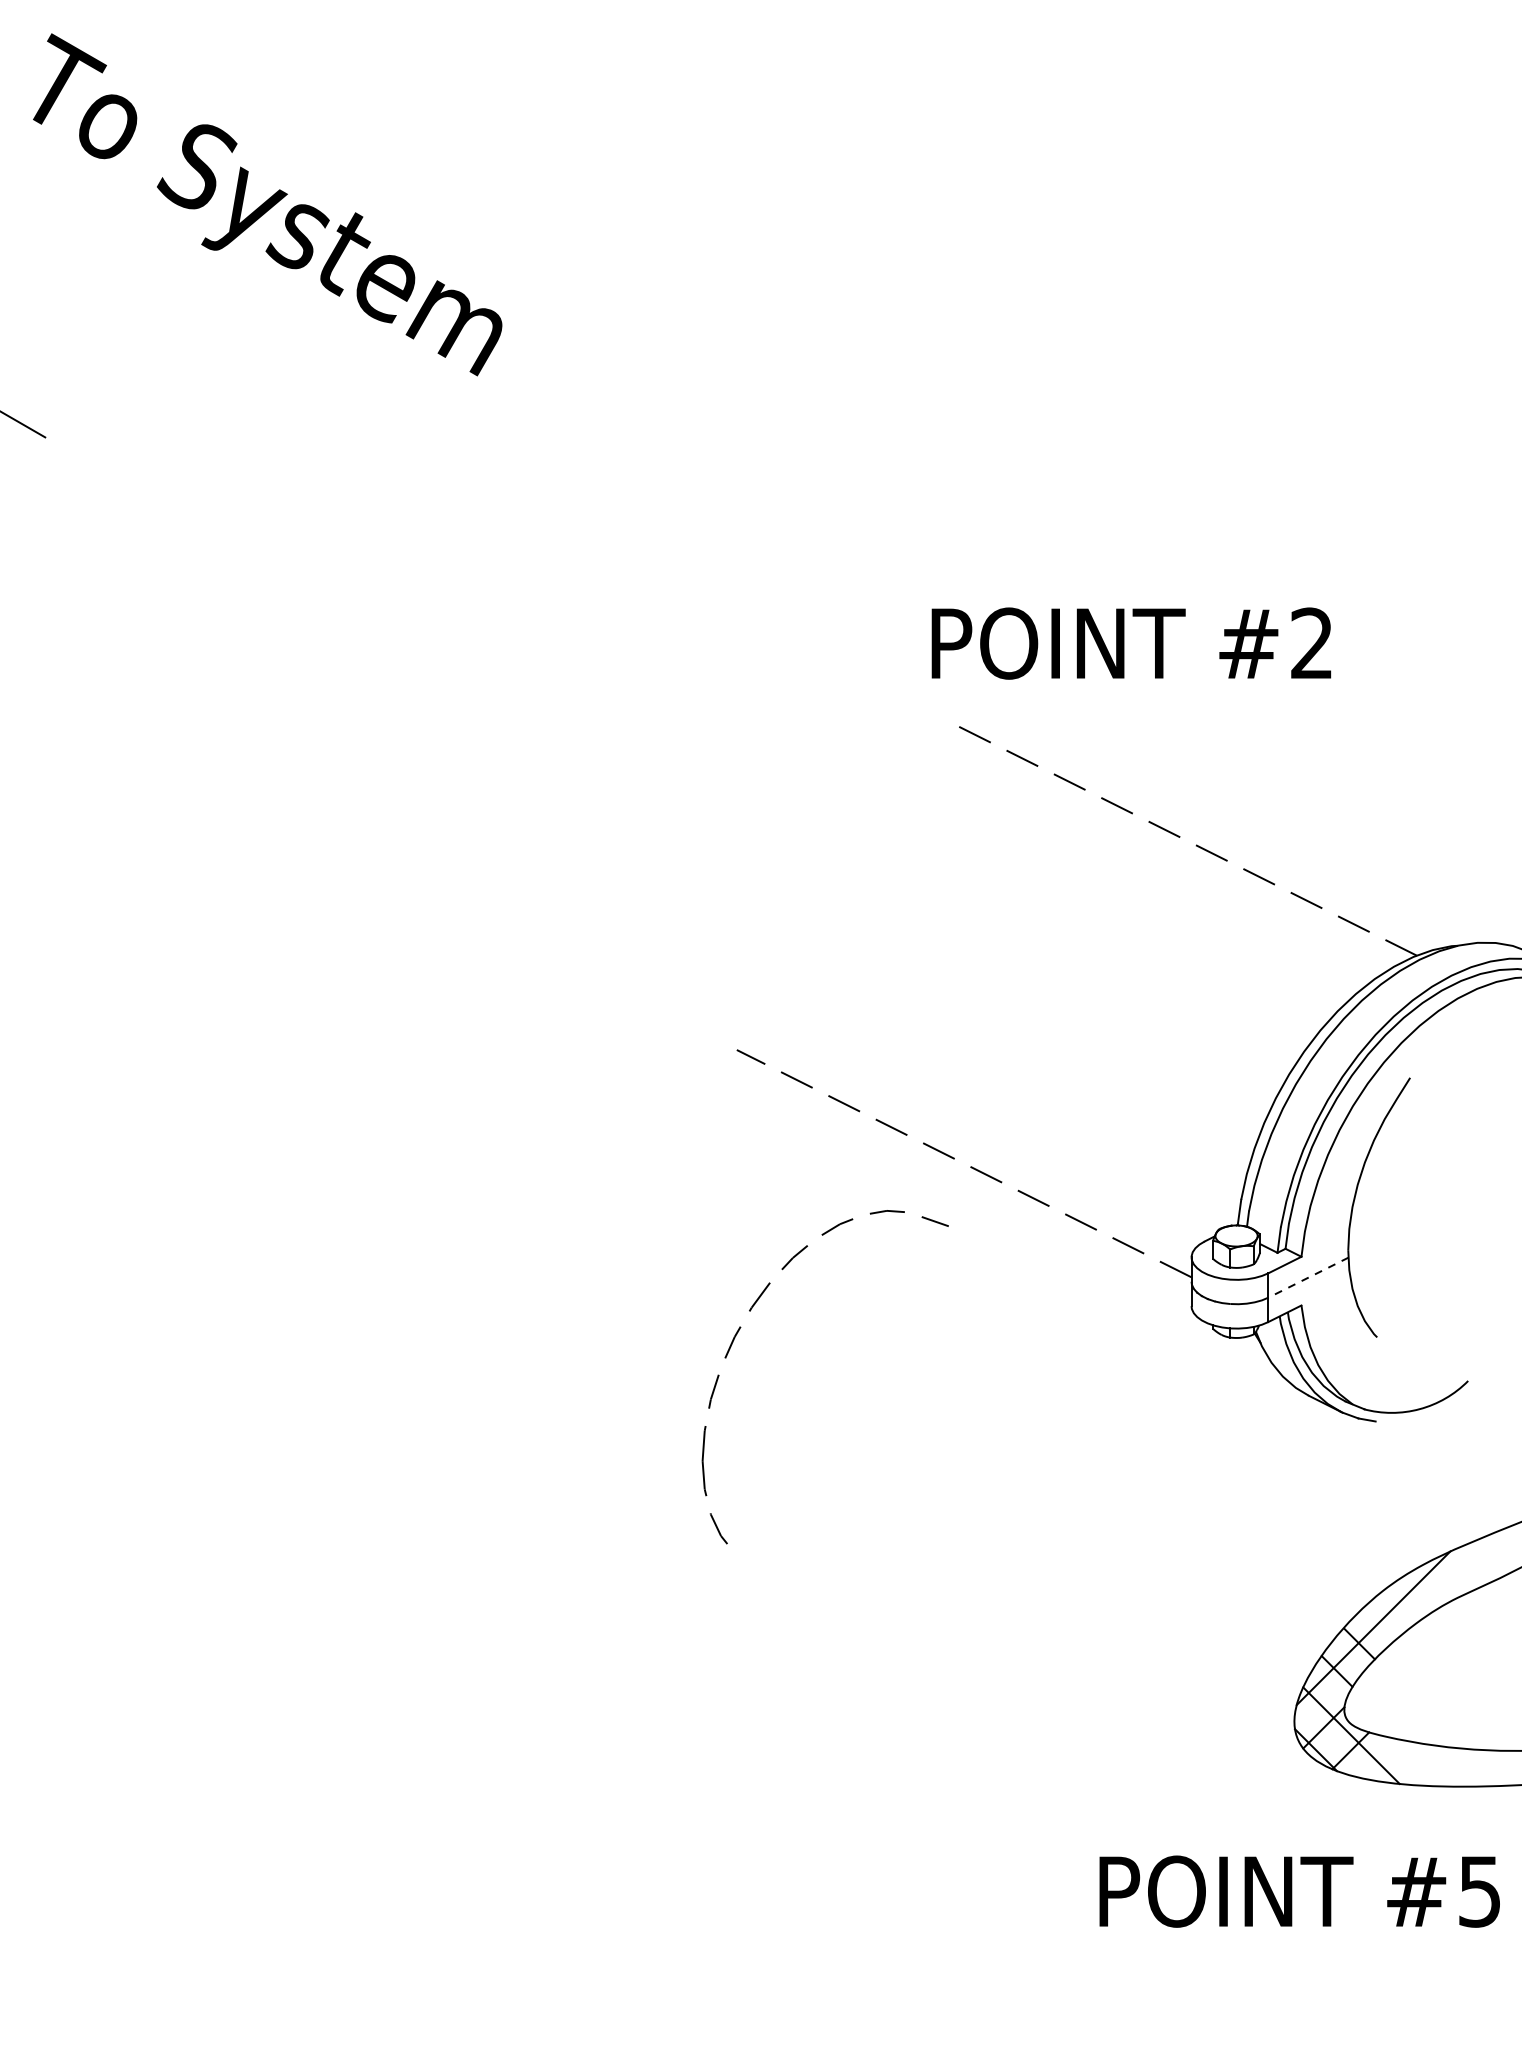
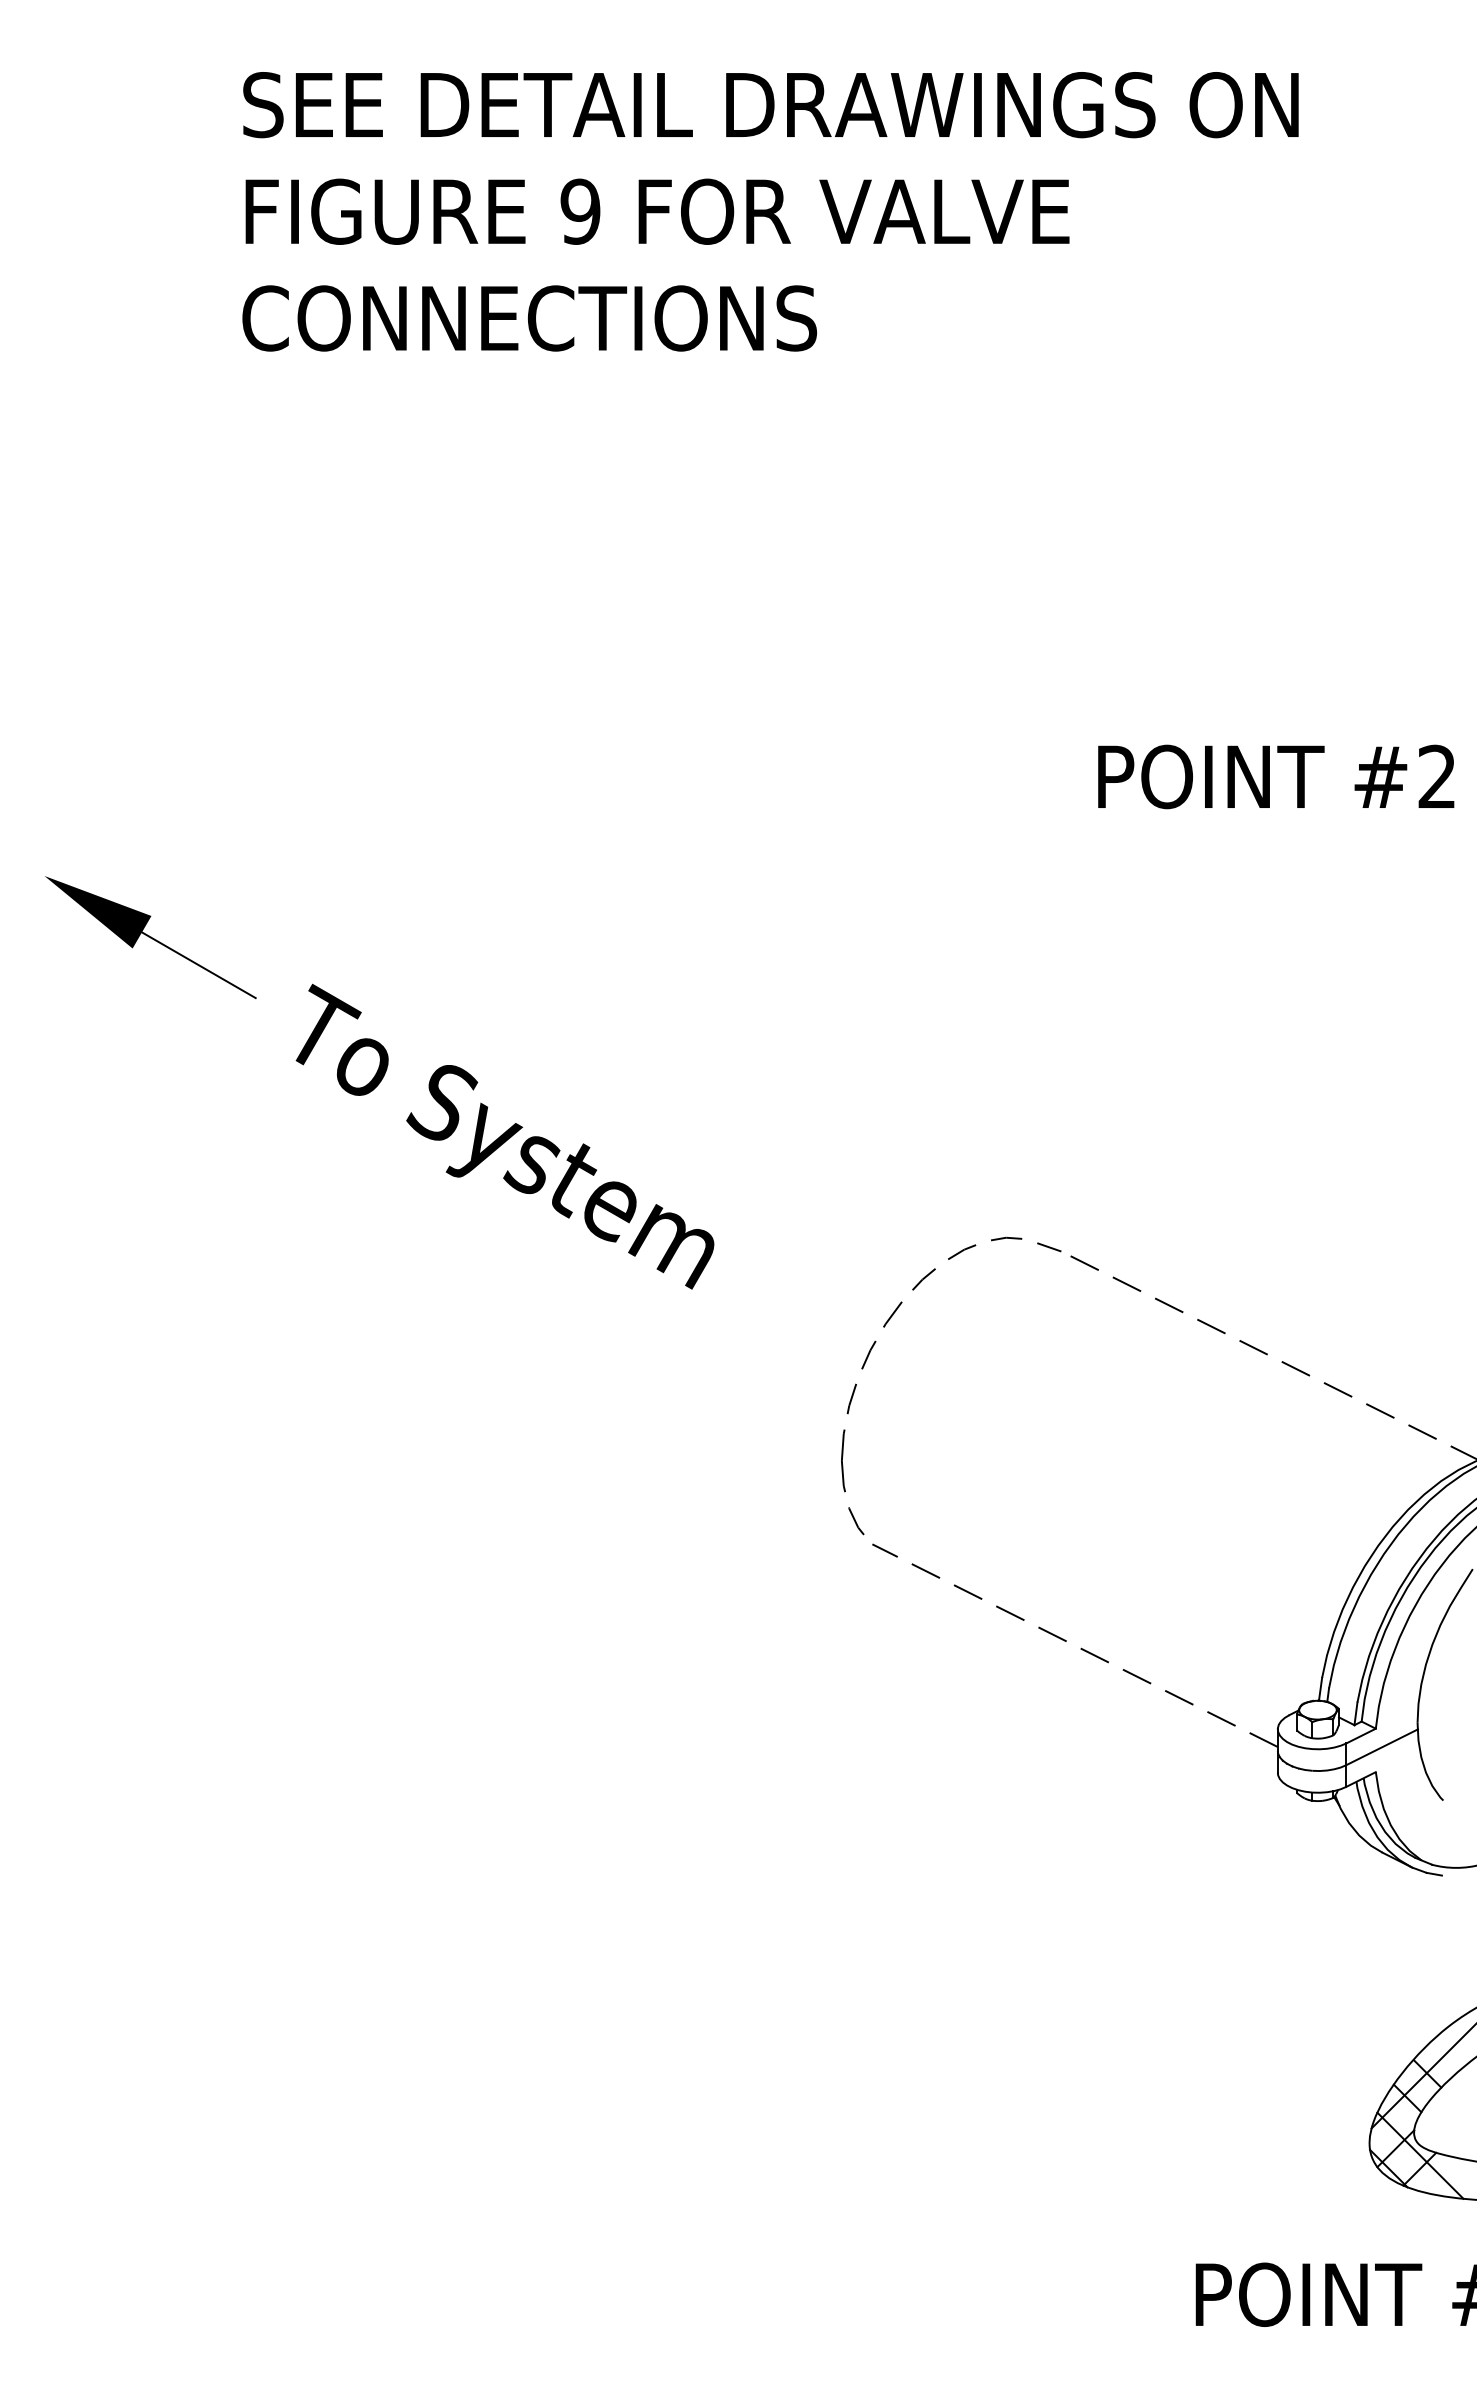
text: (267, 204) -> (504, 1136), moved
text: (1131, 643) -> (1276, 776), moved
line: (1307, 1277) -> (1381, 1747), dashed -> solid
part: (738, 1333) -> (873, 1347), moved

